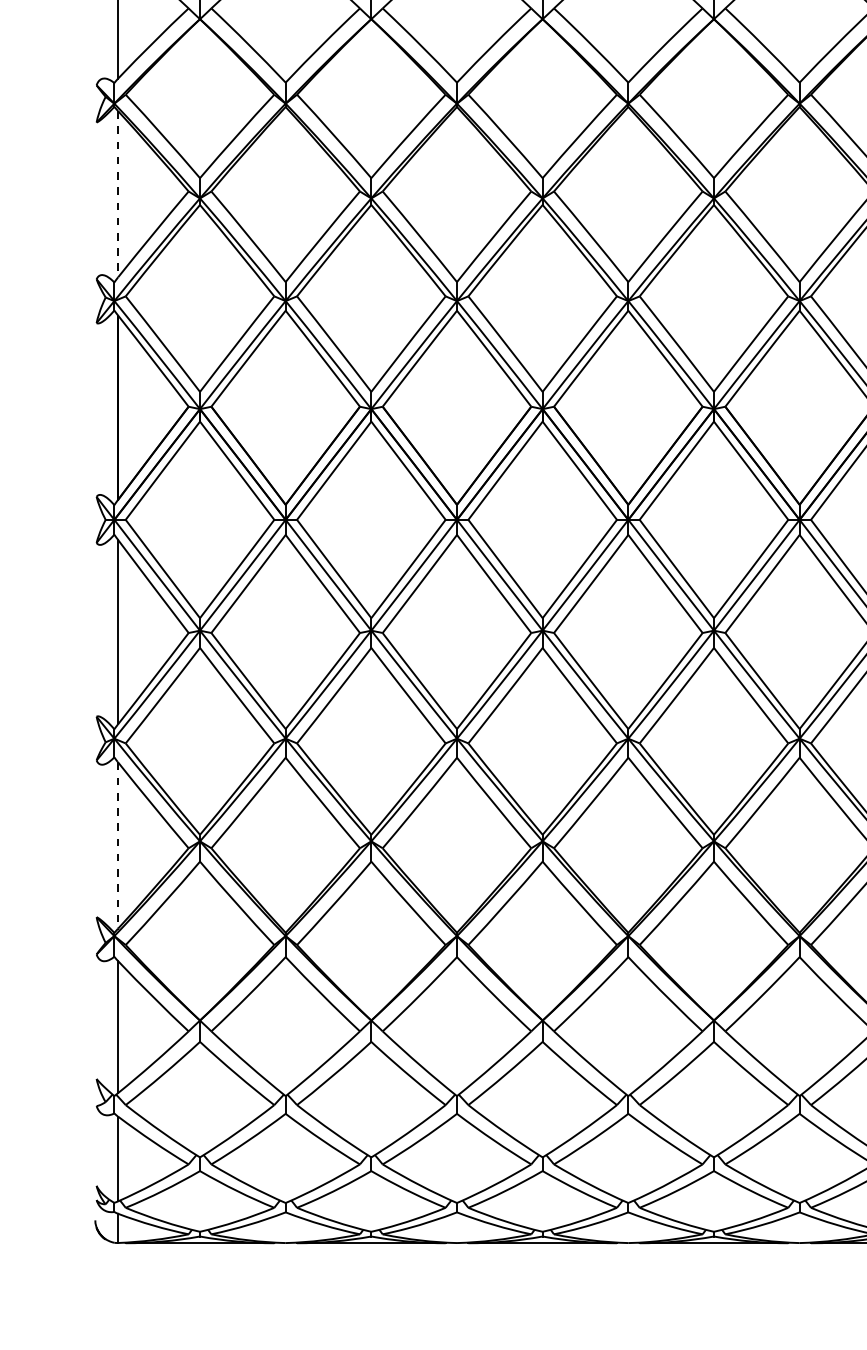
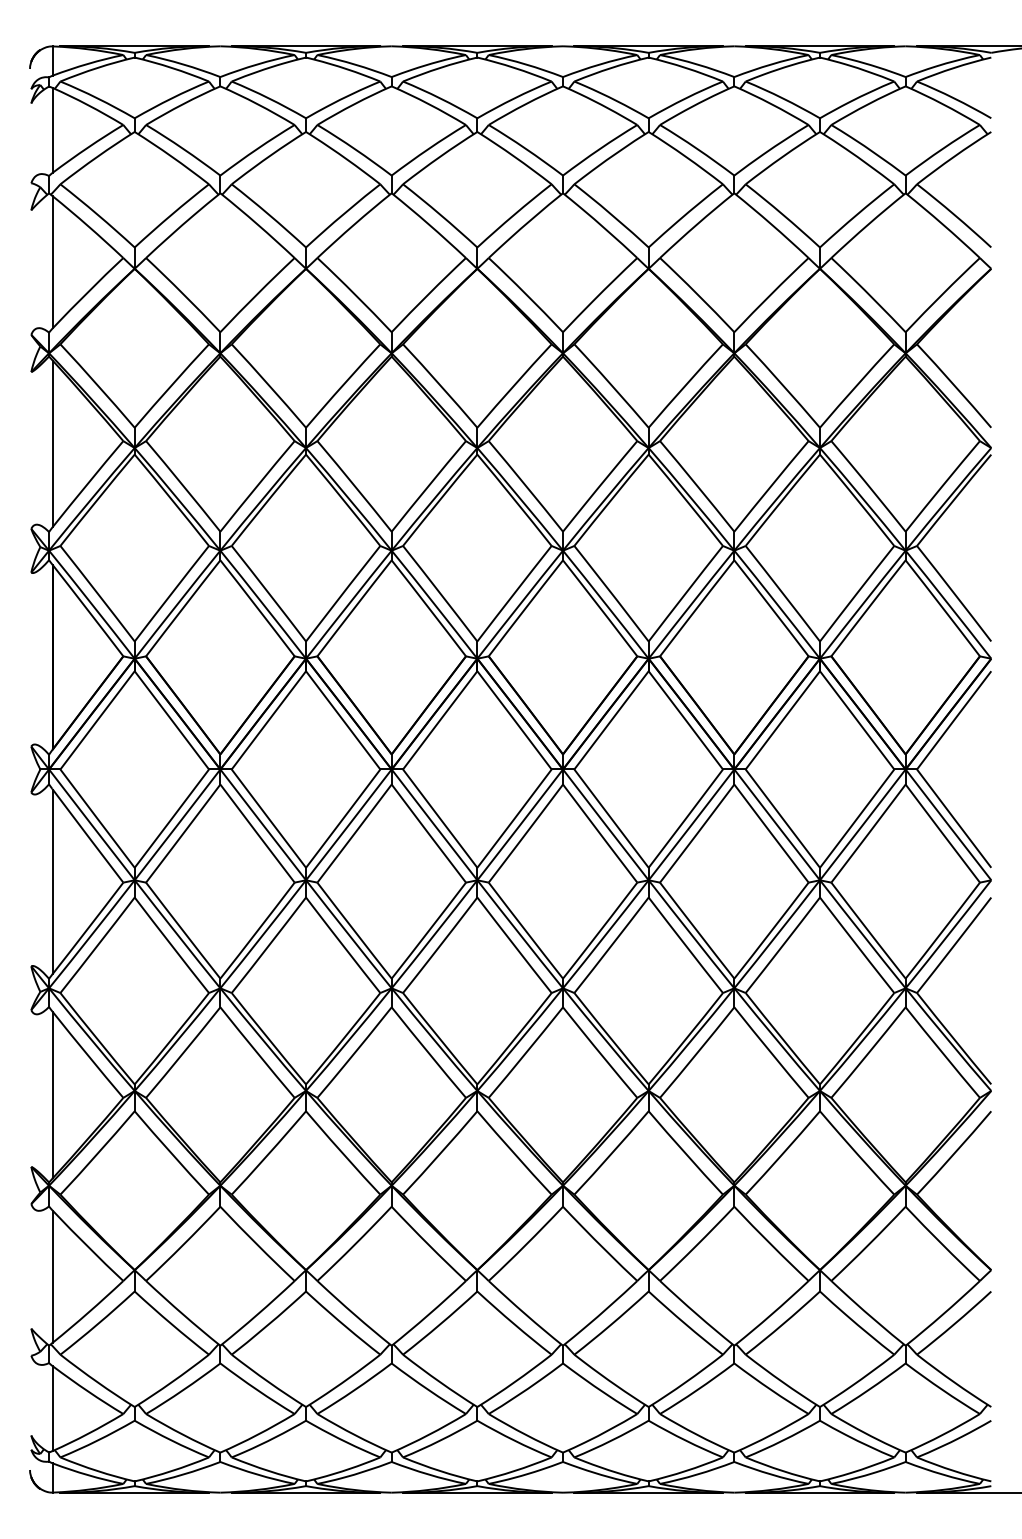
line: (117, 194) -> (52, 444), dashed -> solid
line: (117, 845) -> (52, 1095), dashed -> solid

